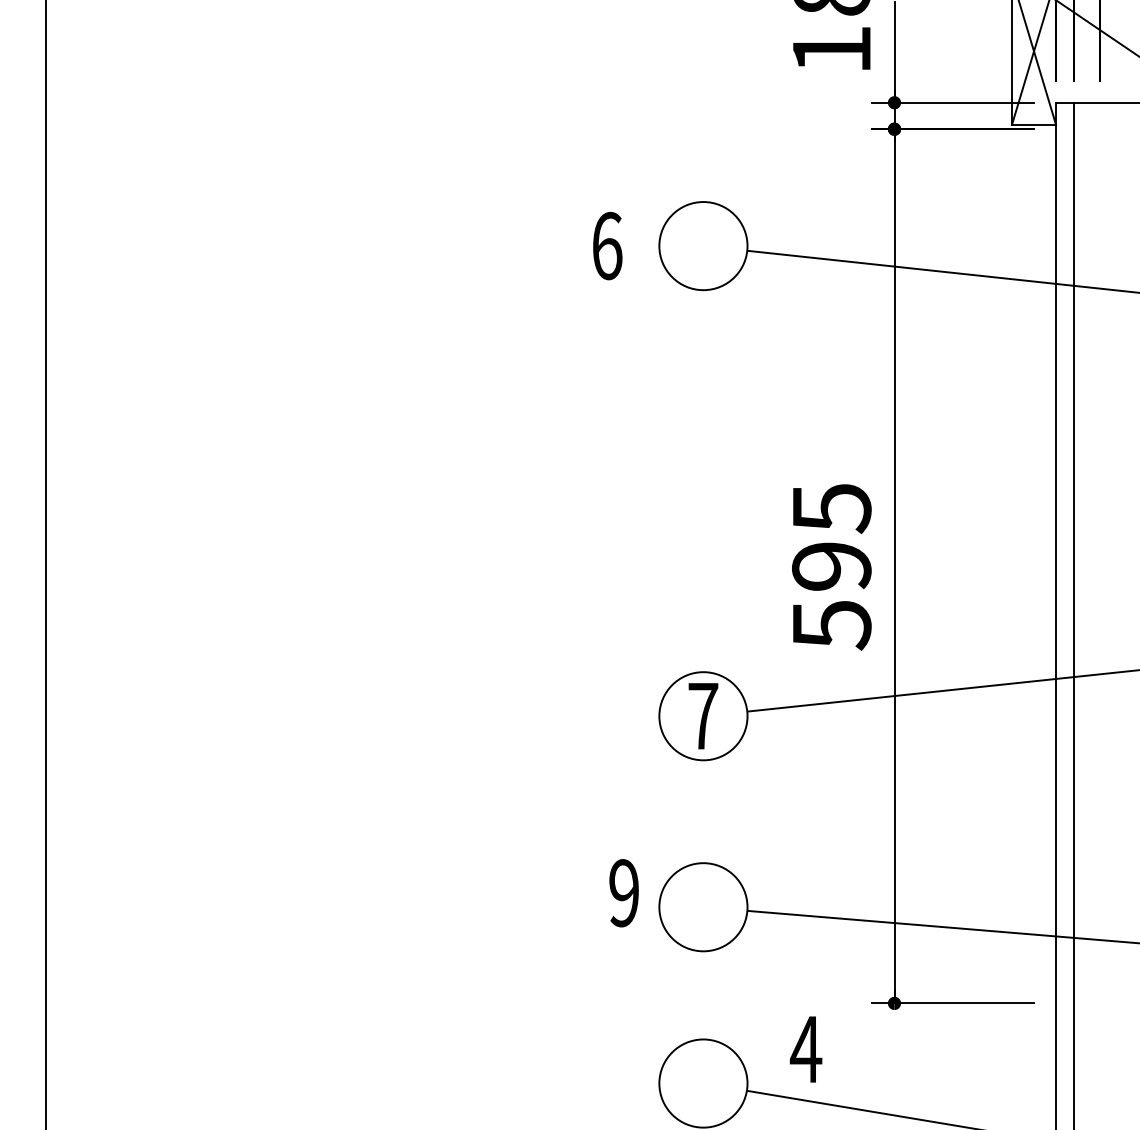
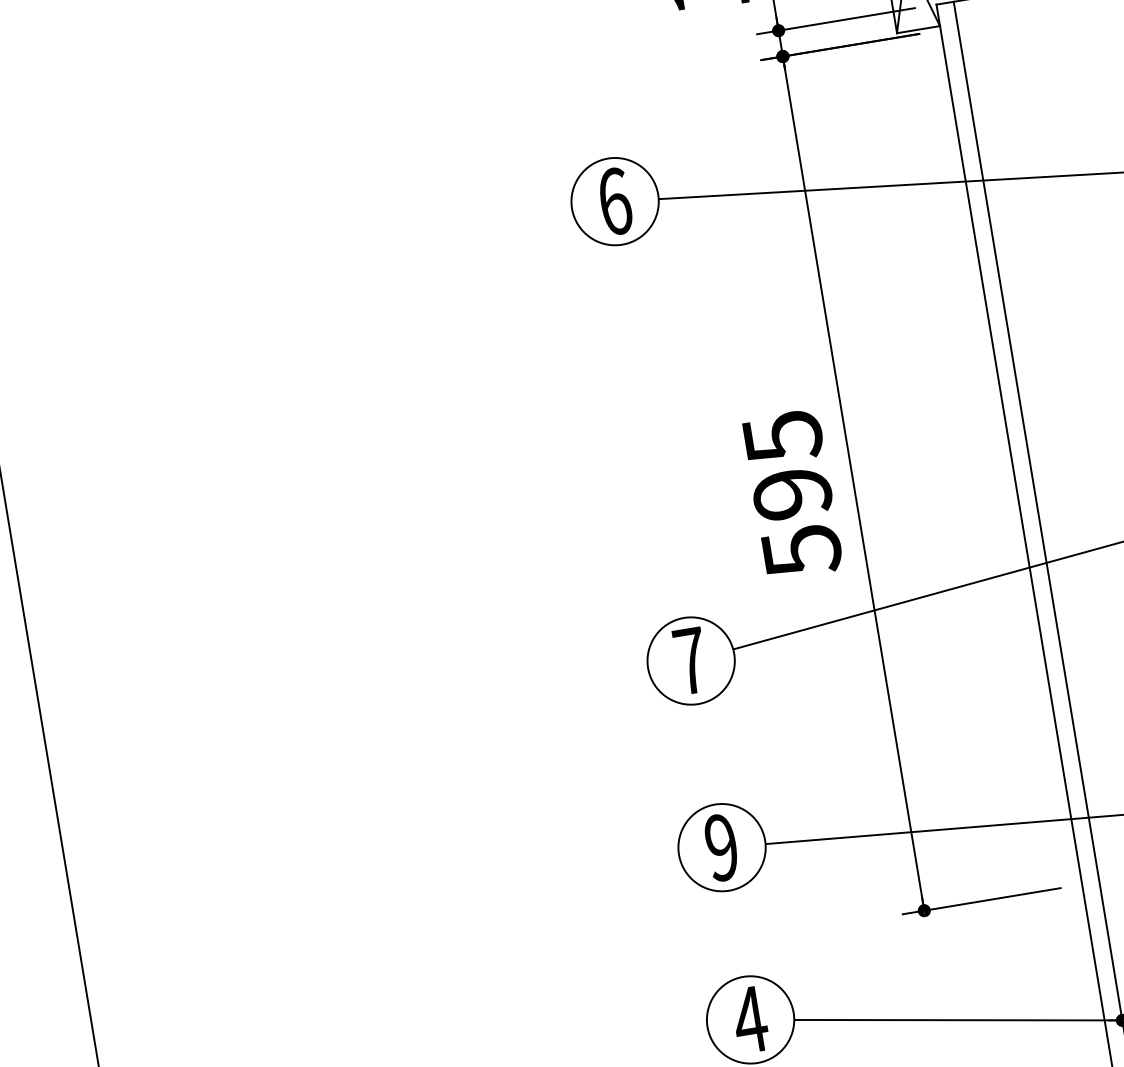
text: (607, 246) -> (615, 202), moved
text: (623, 893) -> (721, 848), moved
text: (805, 1049) -> (749, 1020), moved

